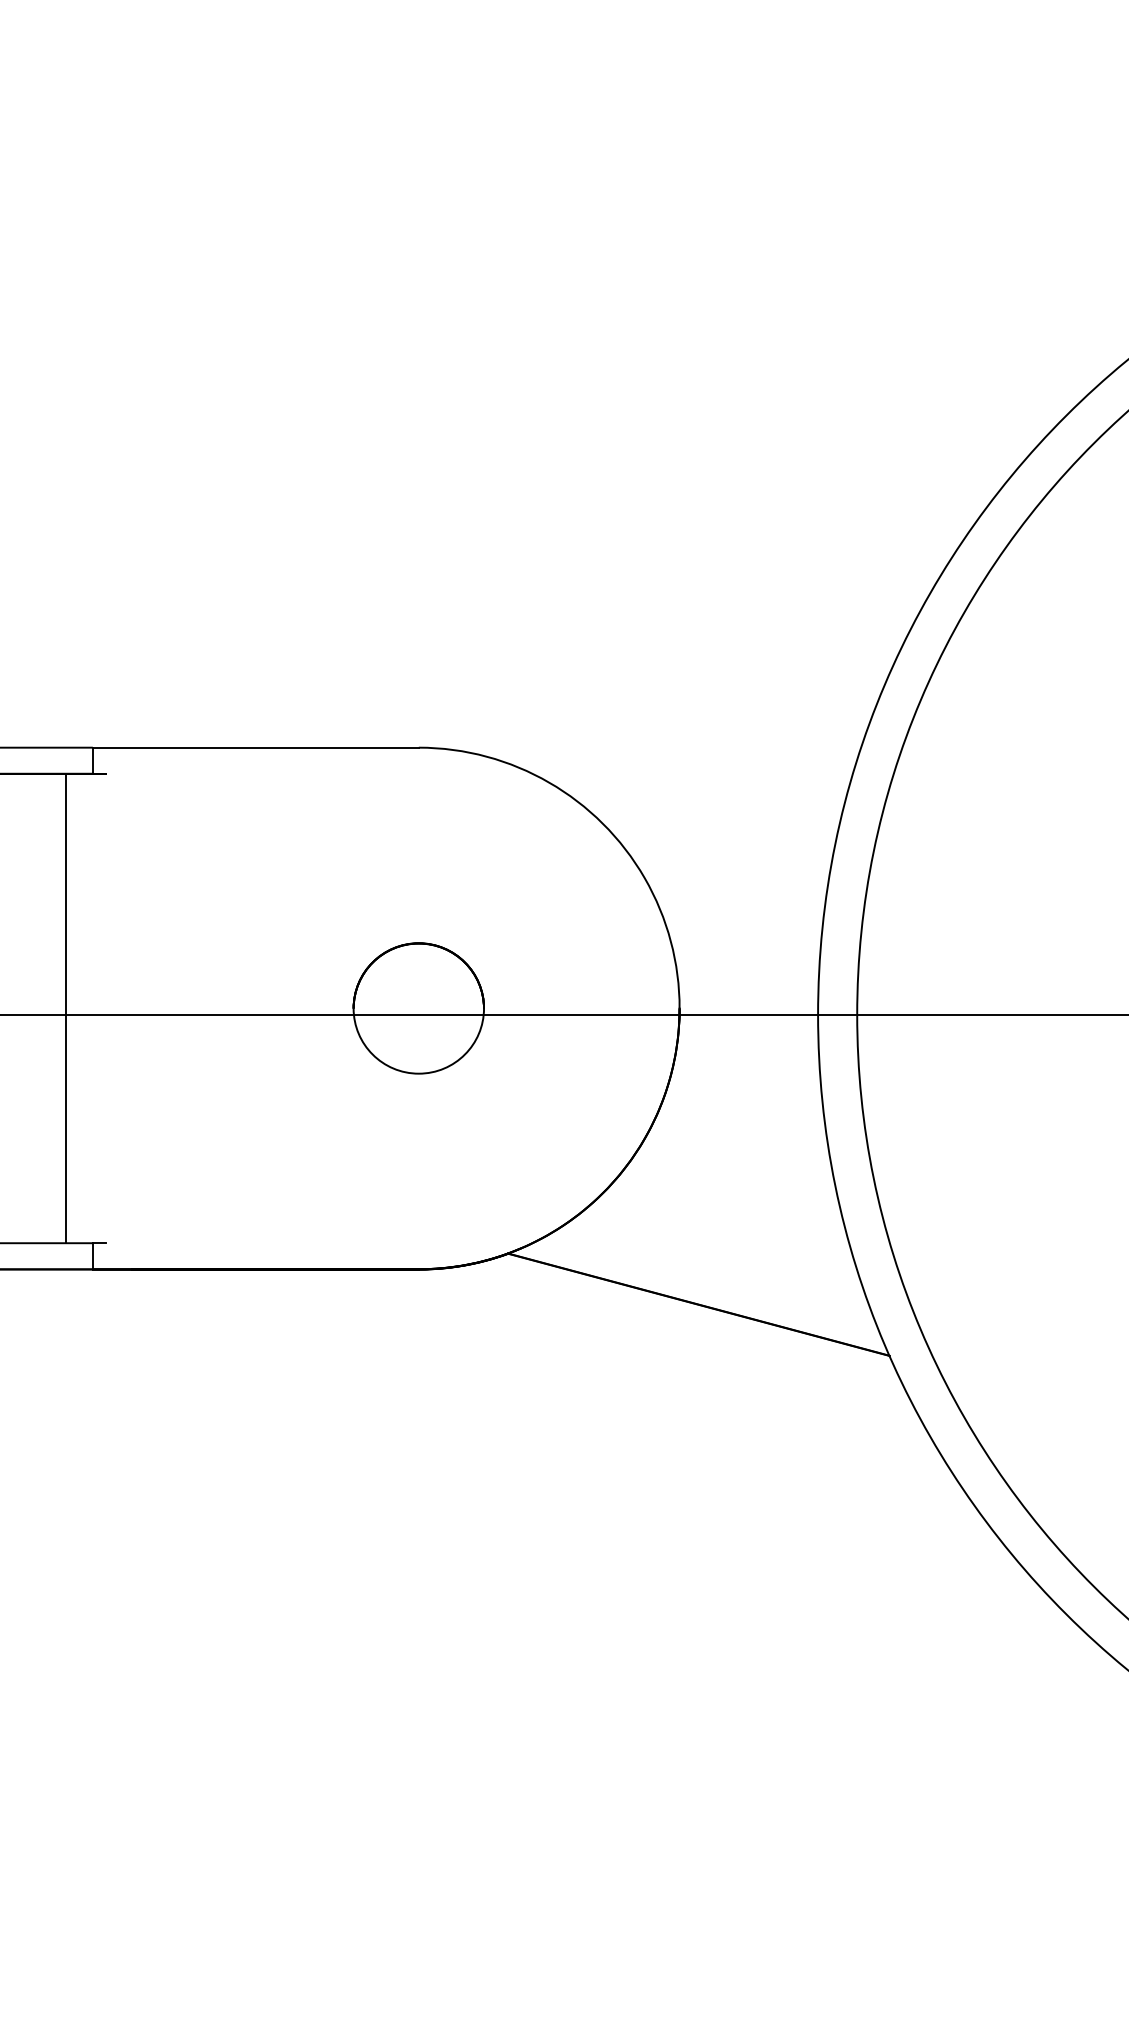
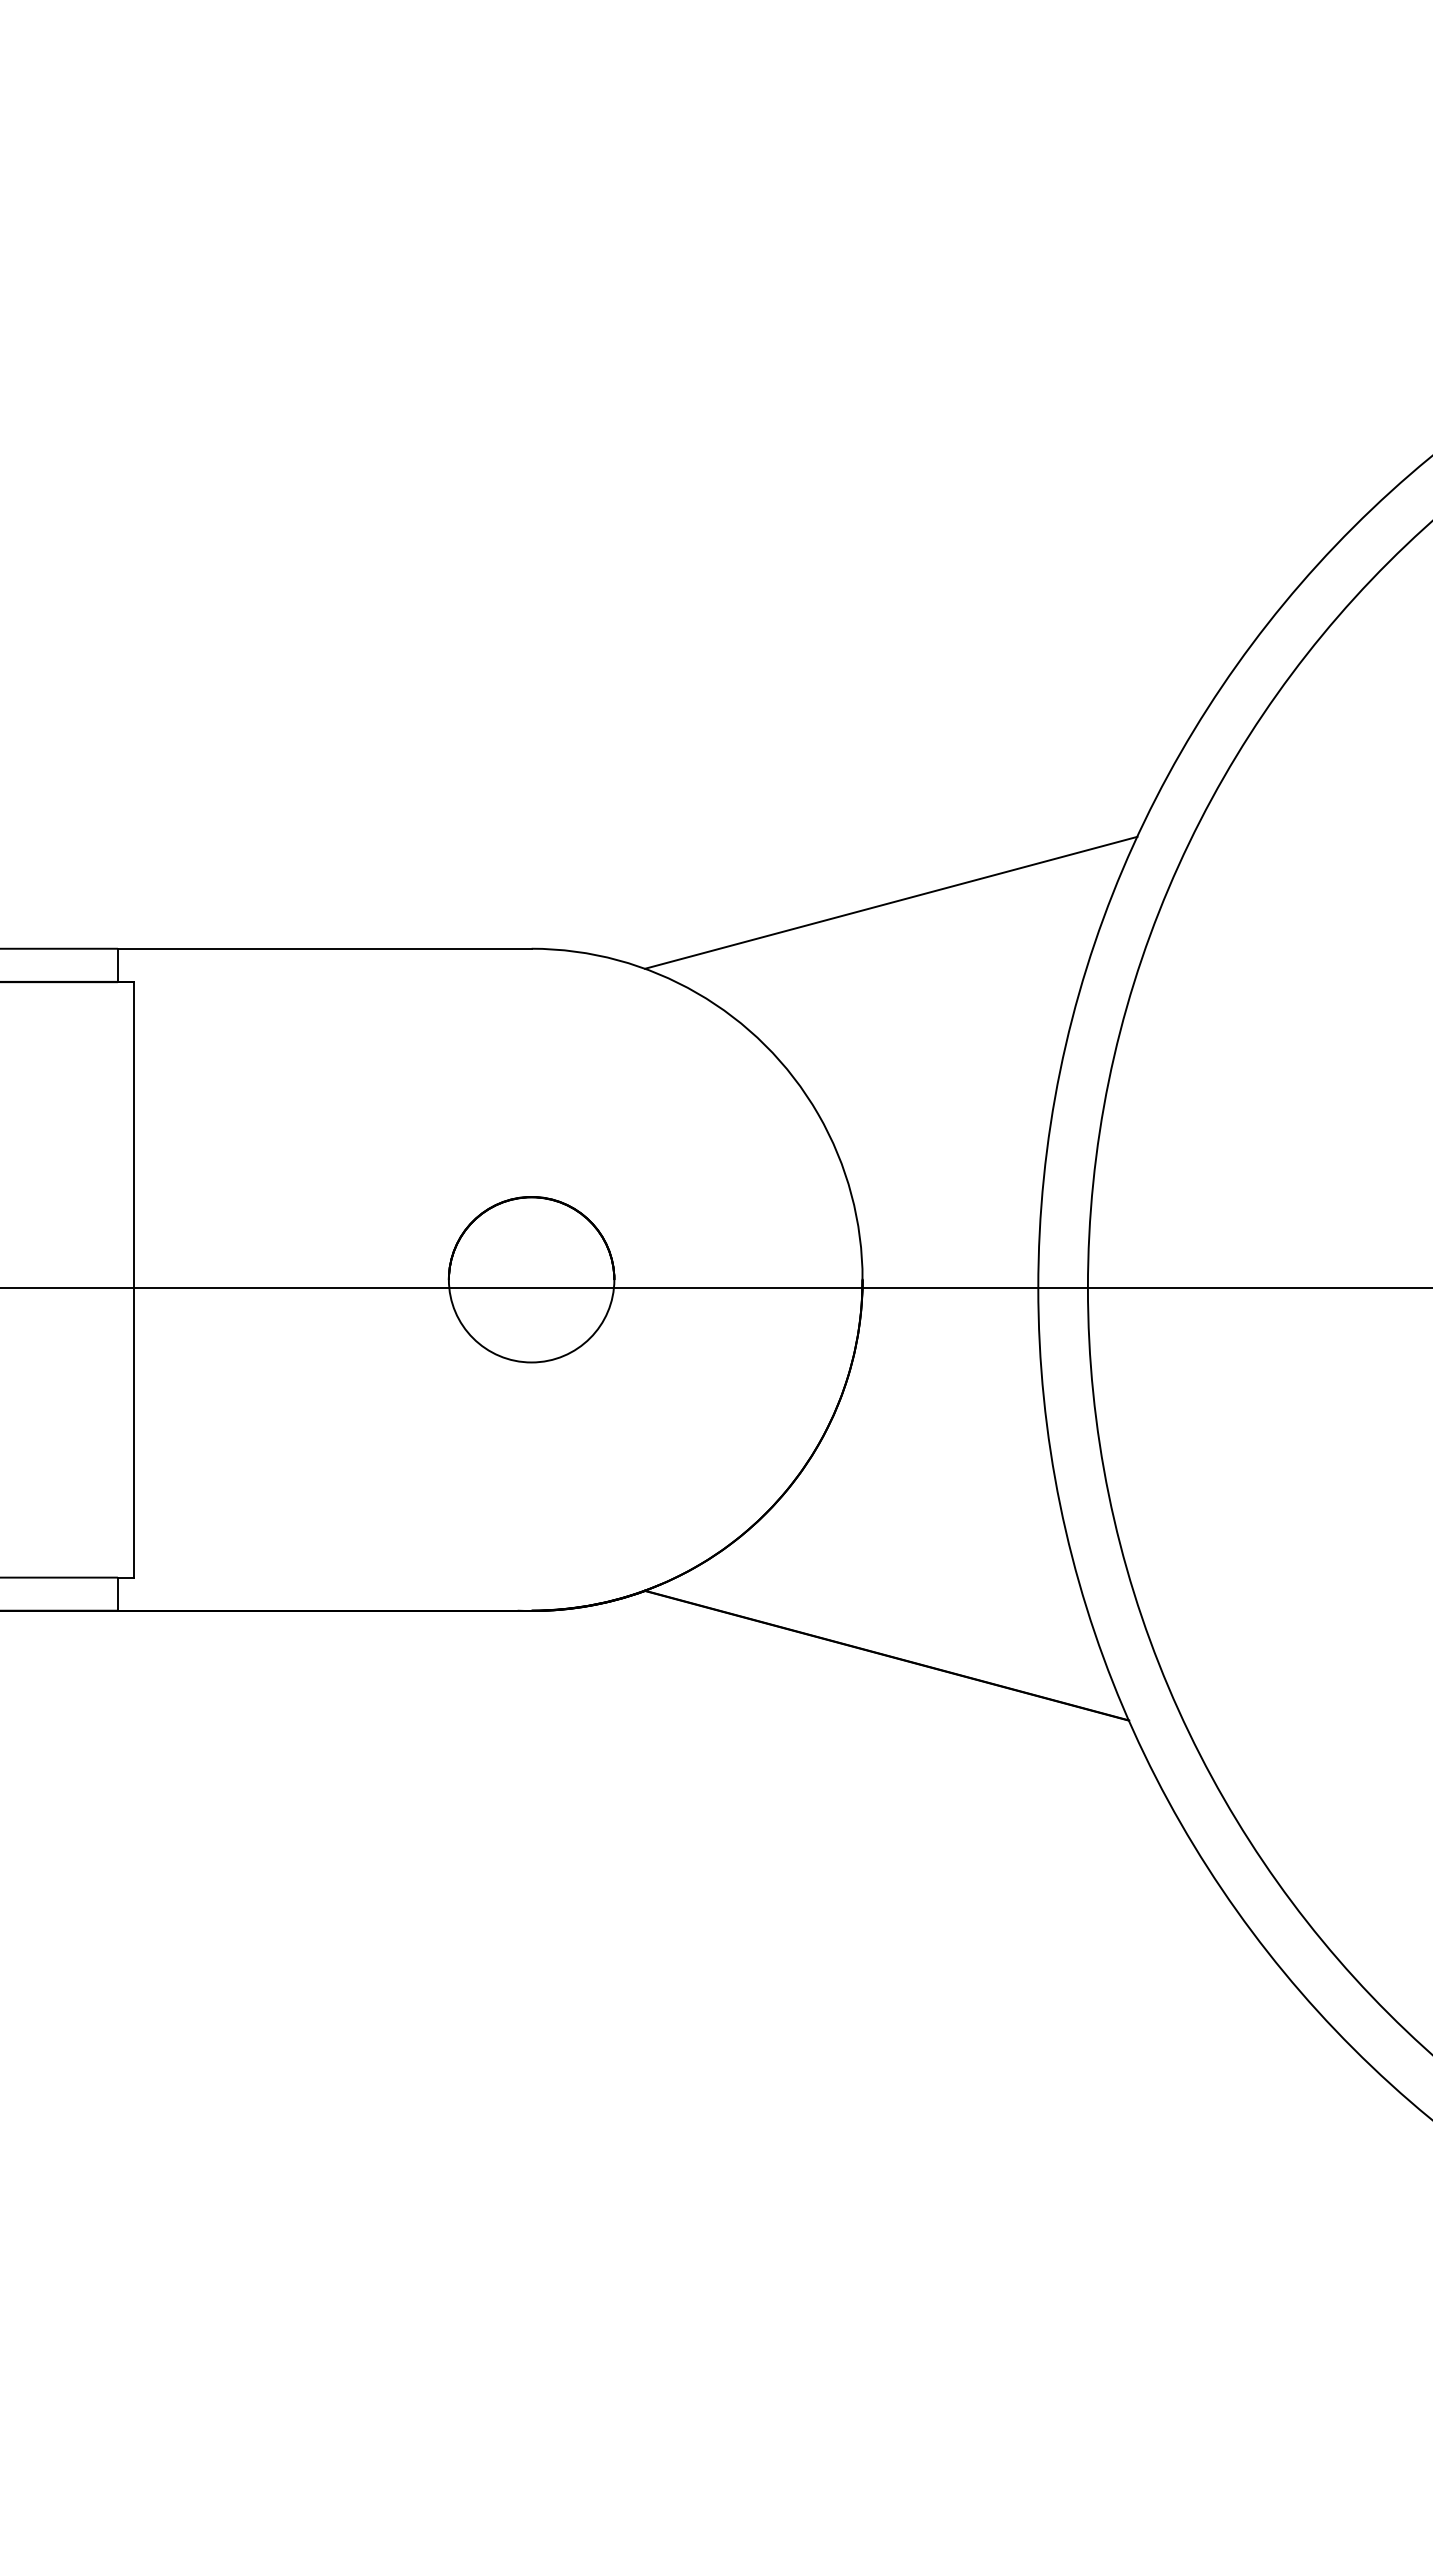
line: (702, 711) -> (891, 902), added
line: (65, 1008) -> (134, 1279), moved

